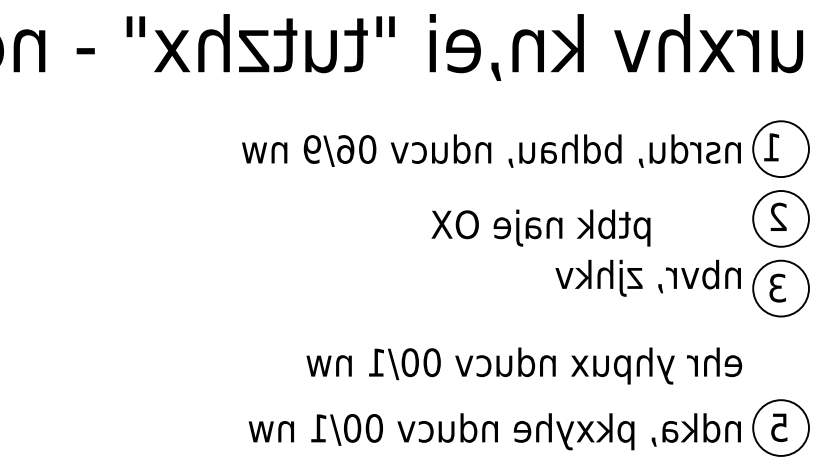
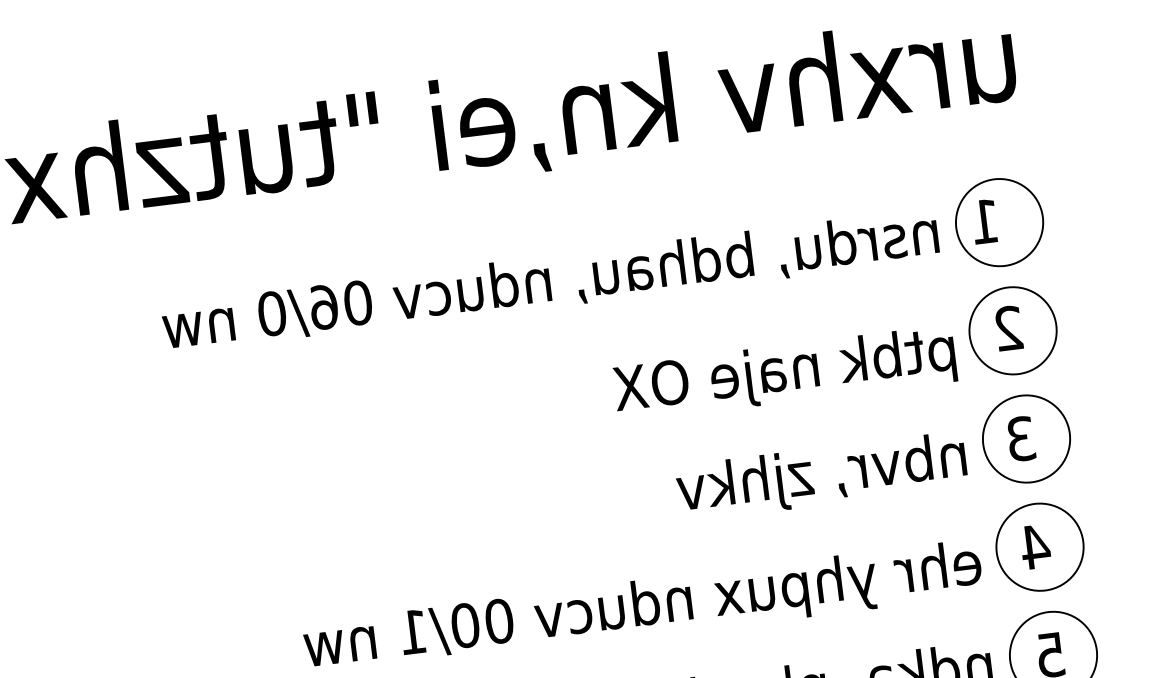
text: (312, 149) -> (272, 313), 06/9 -> 06/0
text: (540, 227) -> (784, 372), moved
text: (647, 277) -> (820, 475), moved
part: (780, 358) -> (1039, 547), added

